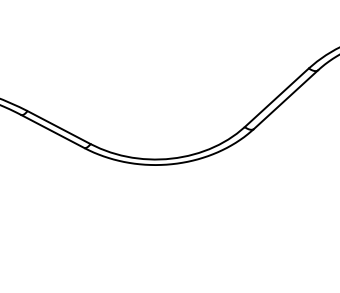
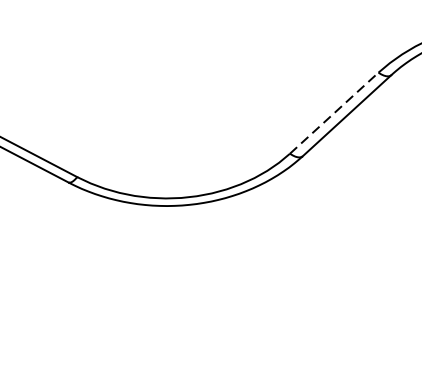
line: (277, 97) -> (335, 112), solid -> dashed

